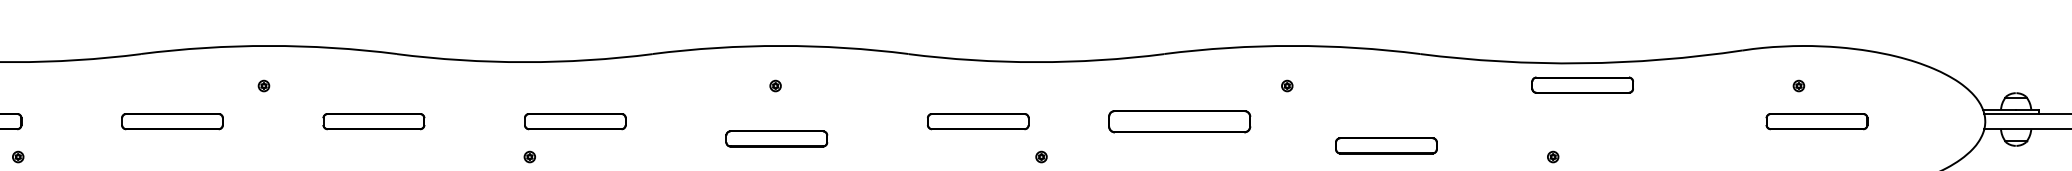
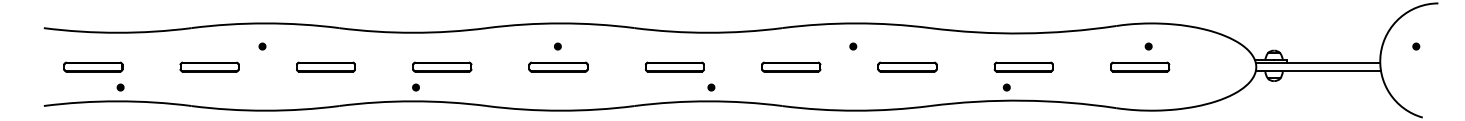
part: (1582, 84) -> (1023, 66), moved
part: (1180, 120) -> (791, 66), size x0.71
part: (1817, 120) -> (1140, 66), moved
part: (776, 137) -> (558, 66), moved
part: (1386, 144) -> (907, 66), moved

